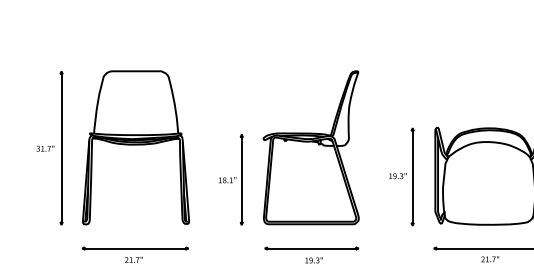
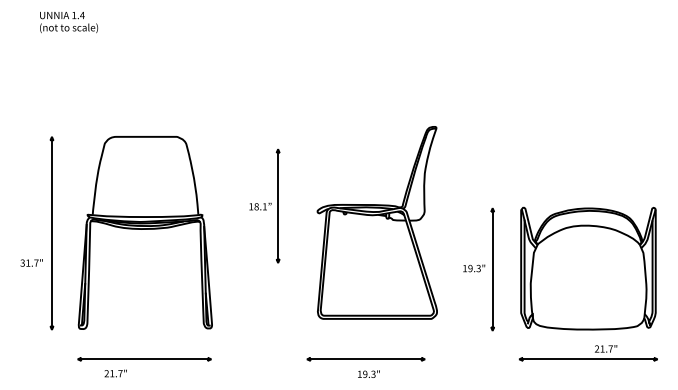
part: (310, 147) -> (376, 222), moved
text: (45, 148) -> (31, 262), moved
part: (230, 179) -> (264, 205), moved
text: (133, 259) -> (115, 373), moved
text: (490, 259) -> (606, 348), moved

